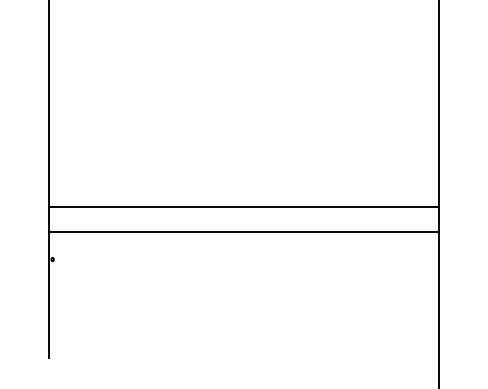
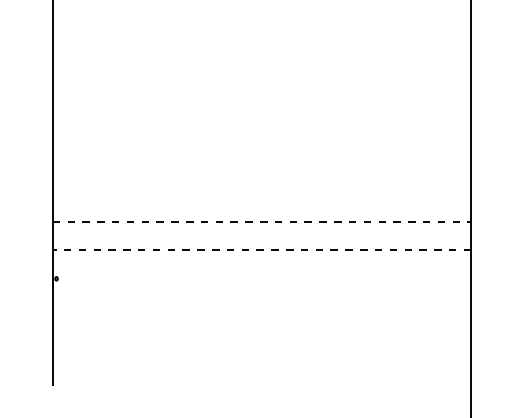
line: (244, 206) -> (262, 221), solid -> dashed
line: (244, 232) -> (262, 249), solid -> dashed

